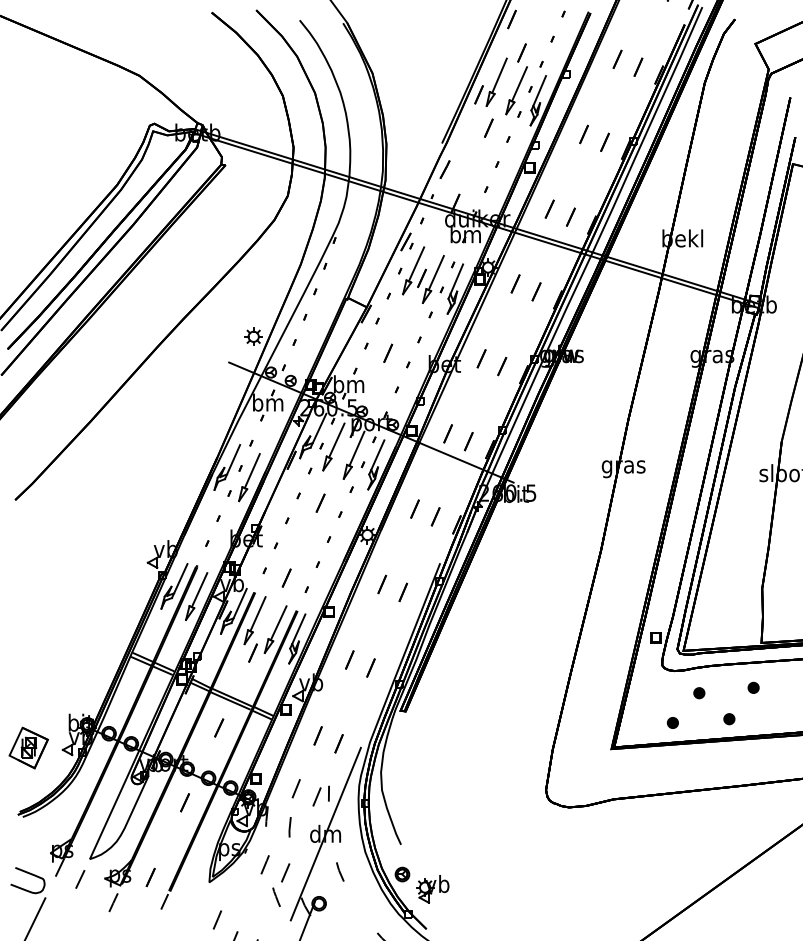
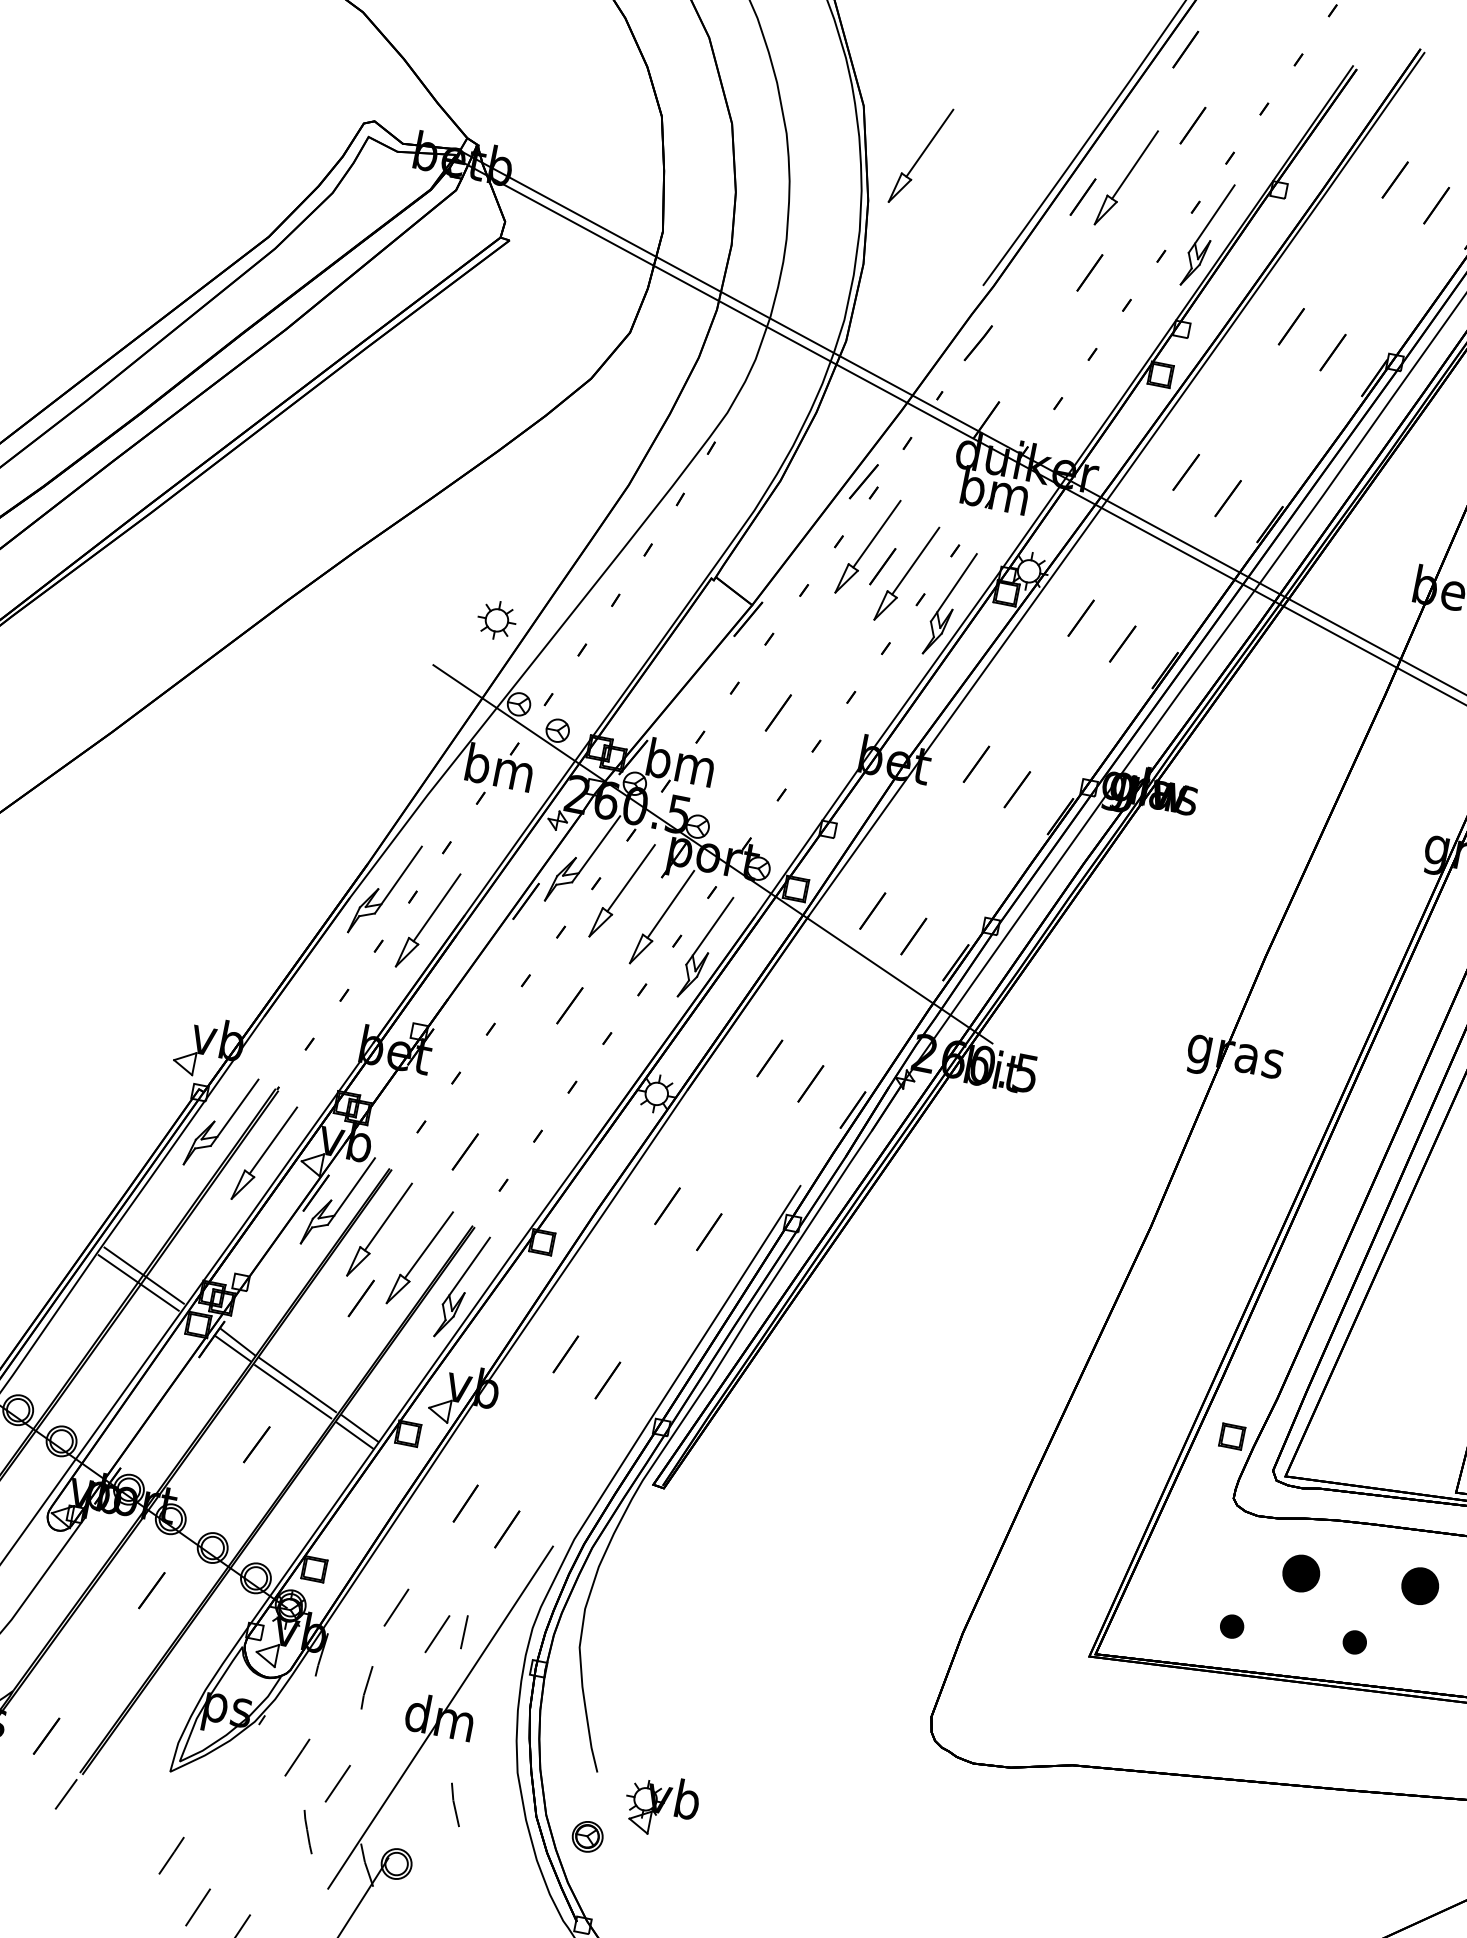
part: (516, 90) -> (920, 155), moved
part: (753, 687) -> (1419, 1584), size x1.6
part: (699, 693) -> (1301, 1574), size x1.6
part: (432, 889) -> (660, 1806), moved

